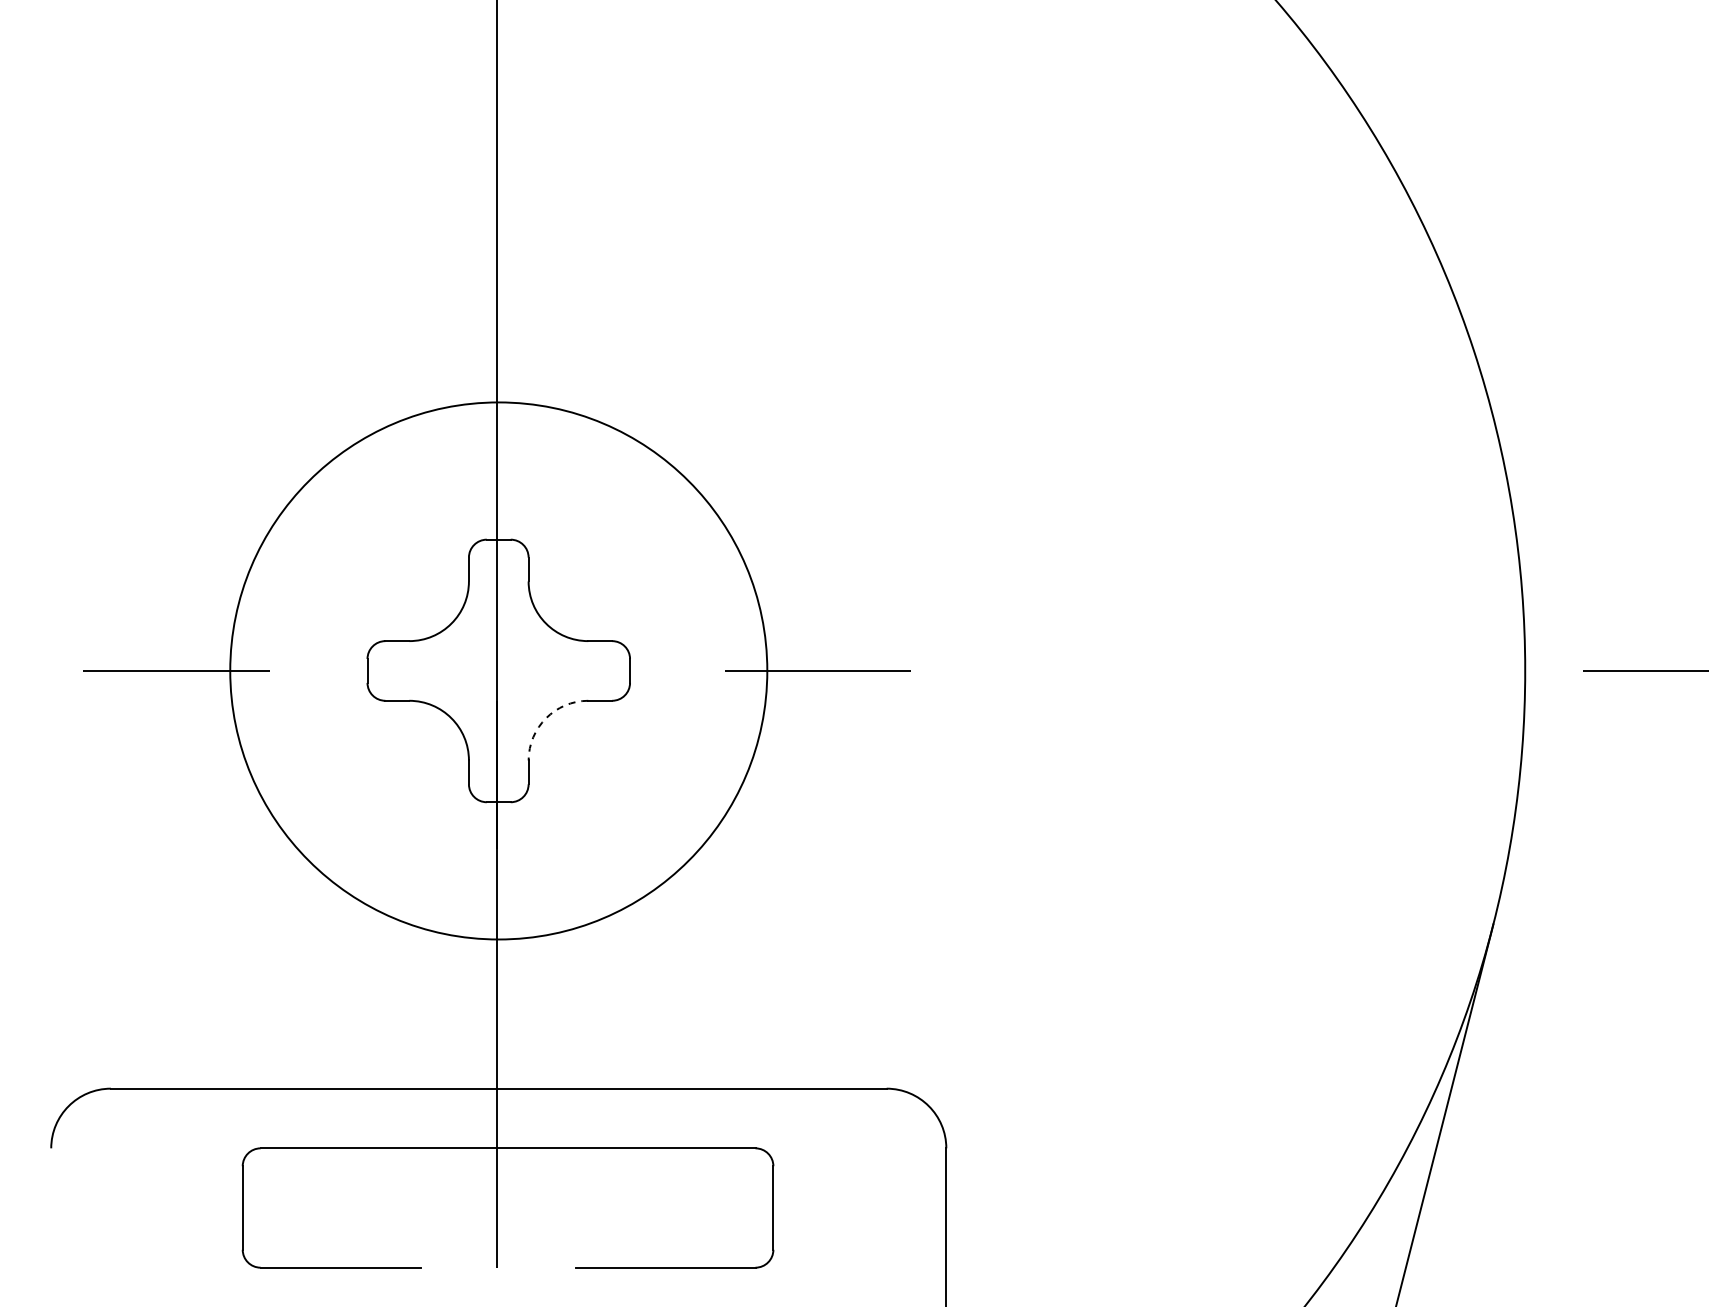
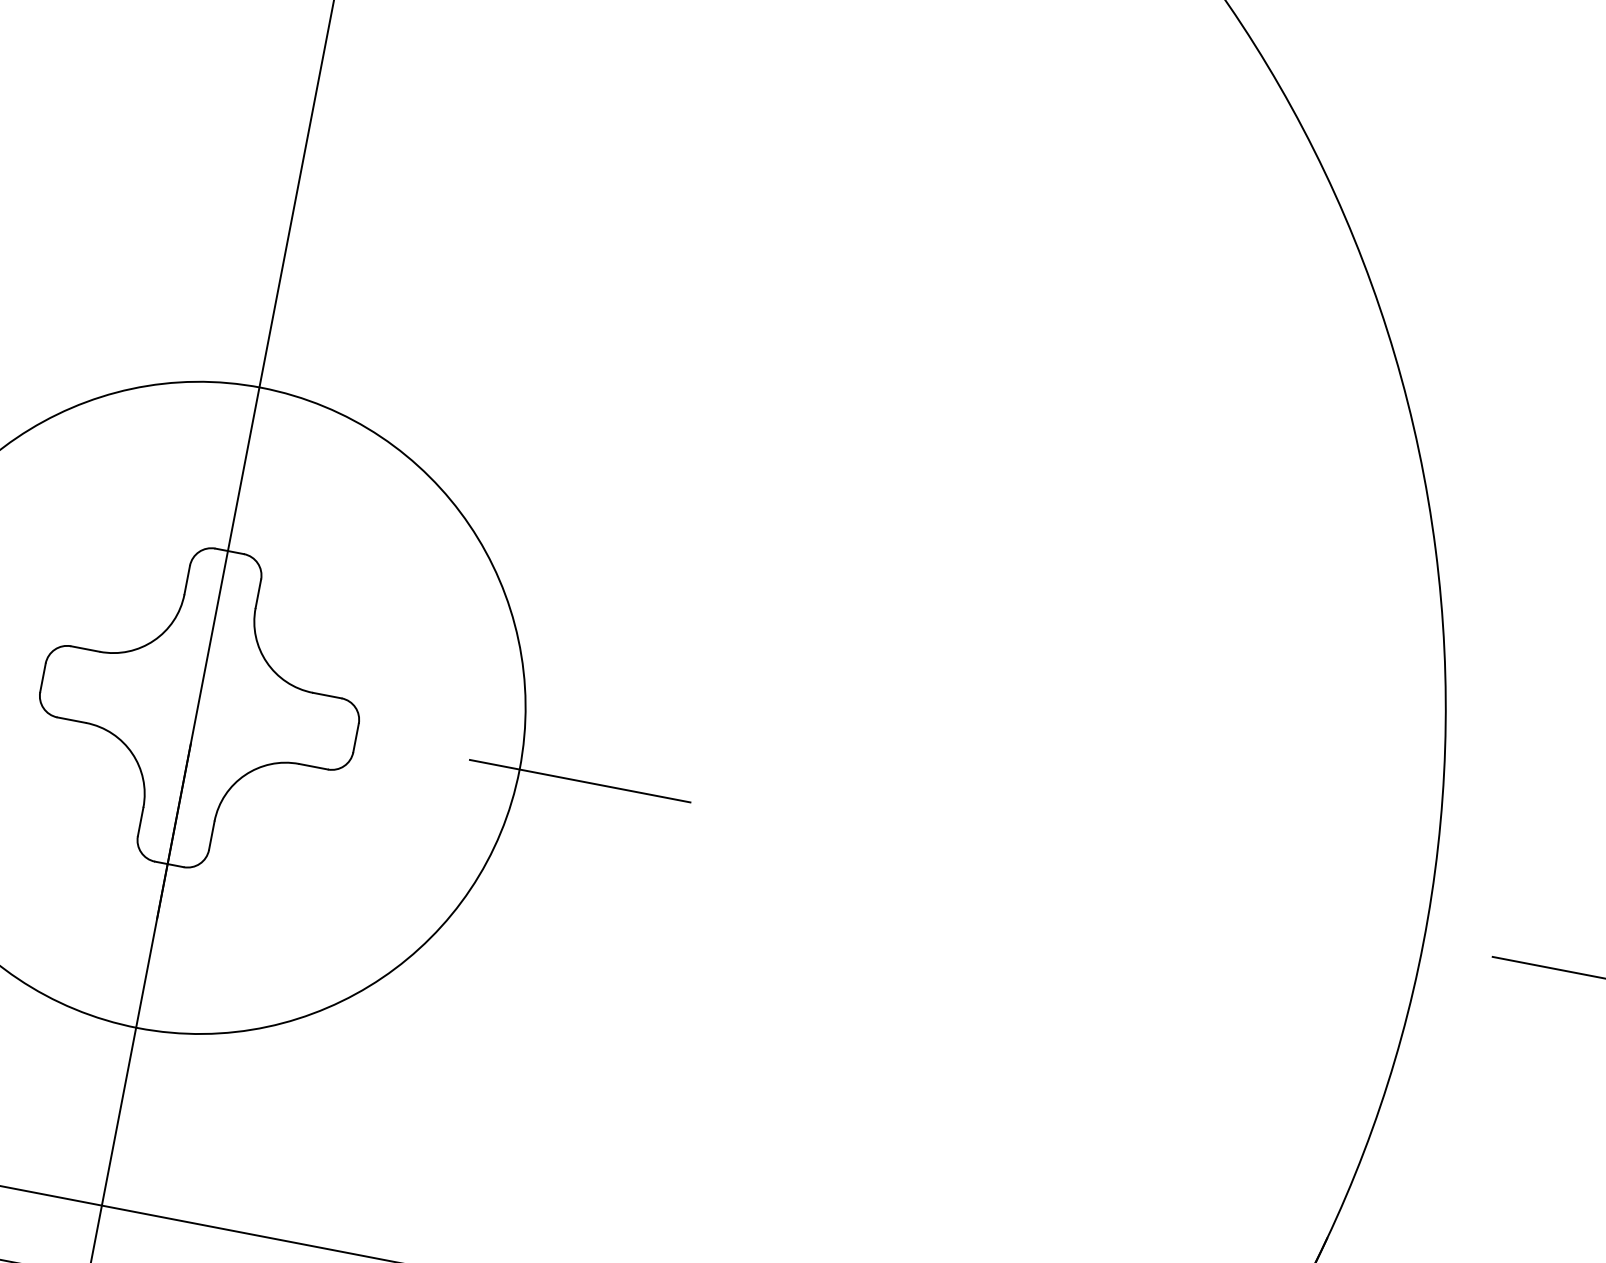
arc: (546, 718) -> (245, 775), dashed -> solid

